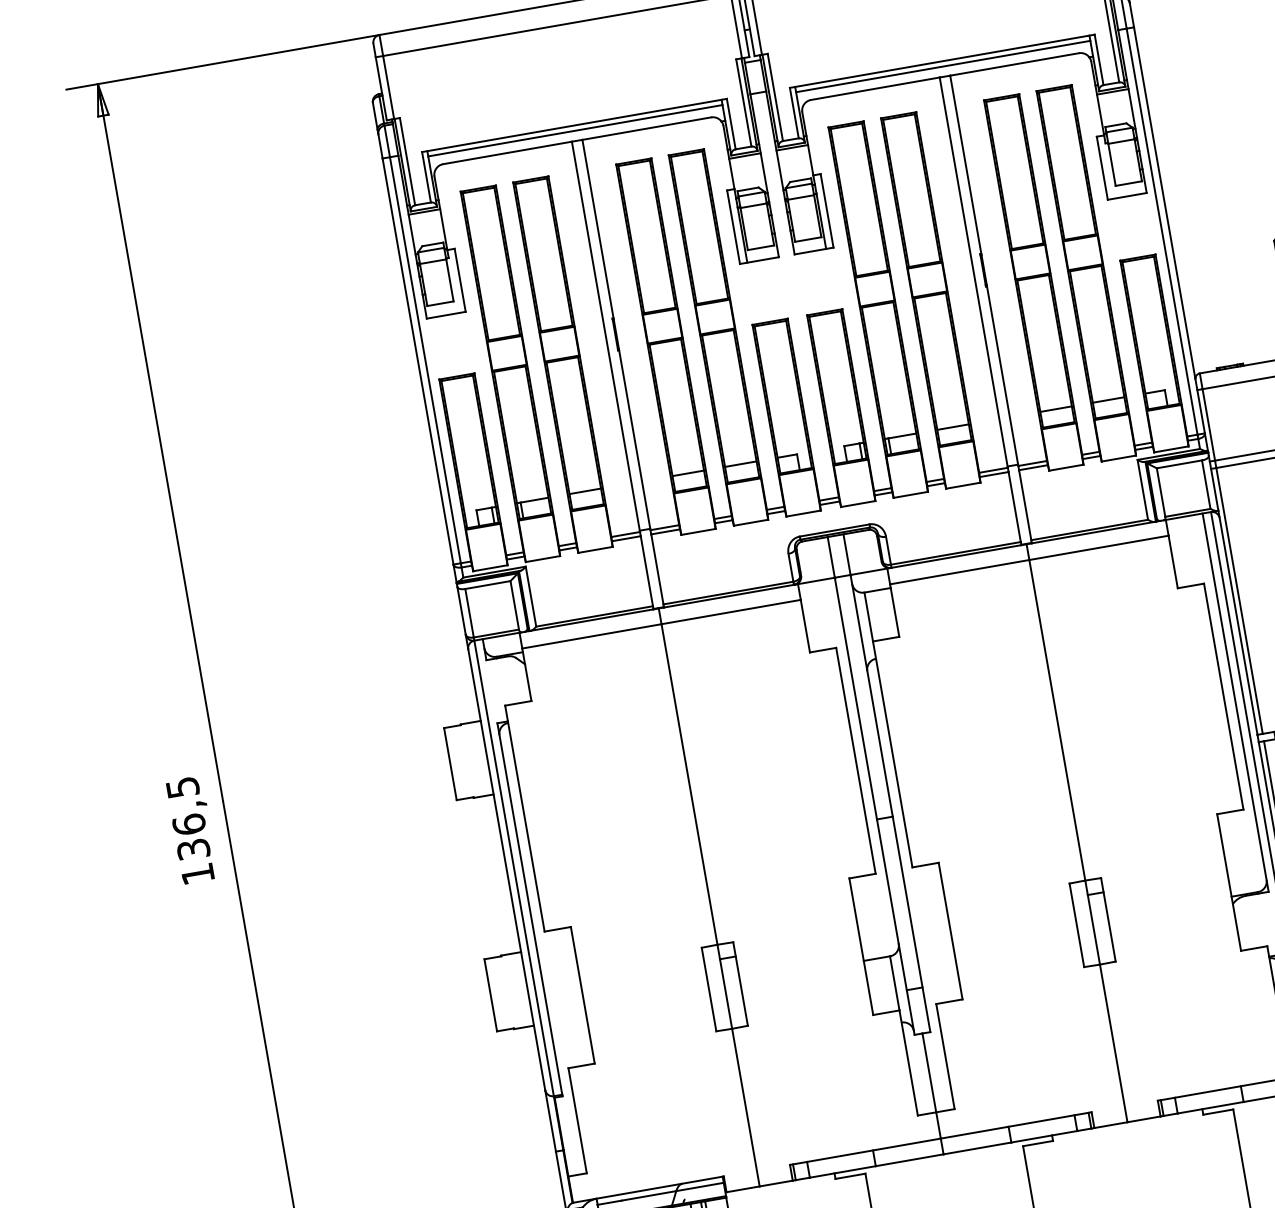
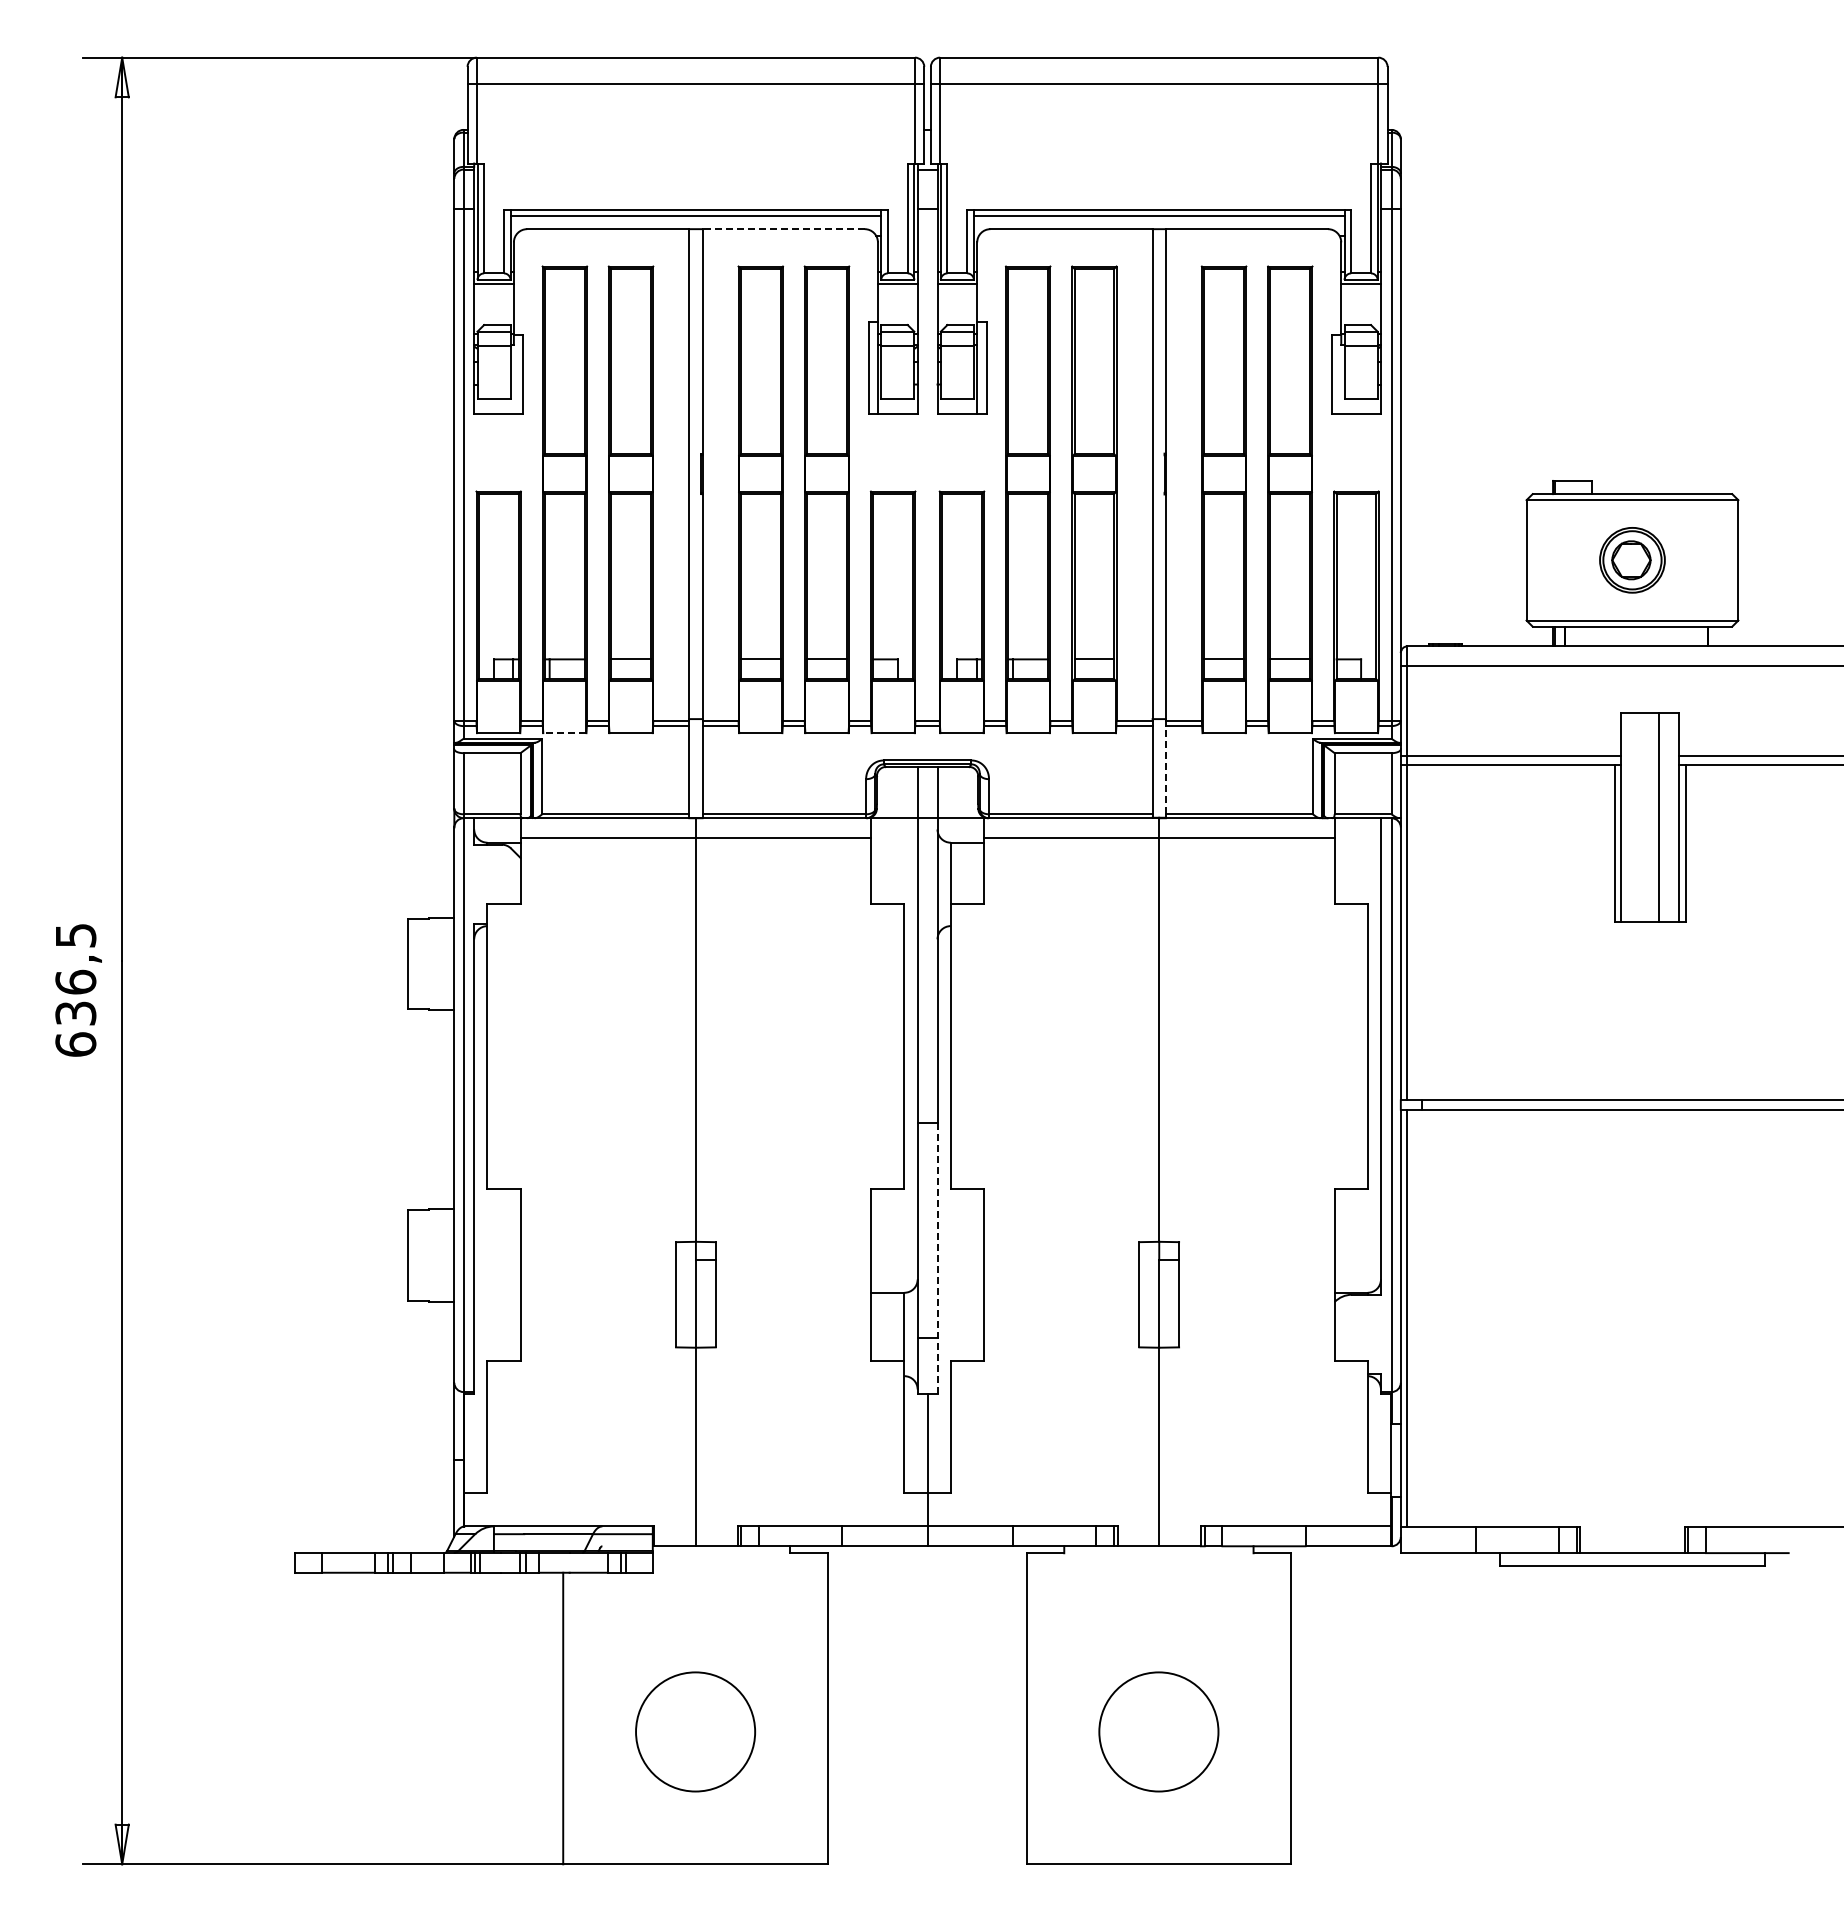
line: (646, 128) -> (783, 229), solid -> dashed
line: (1024, 504) -> (1165, 769), solid -> dashed
line: (542, 559) -> (564, 733), solid -> dashed
text: (197, 874) -> (75, 1044), 136,5 -> 636,5
line: (911, 924) -> (937, 1258), solid -> dashed

